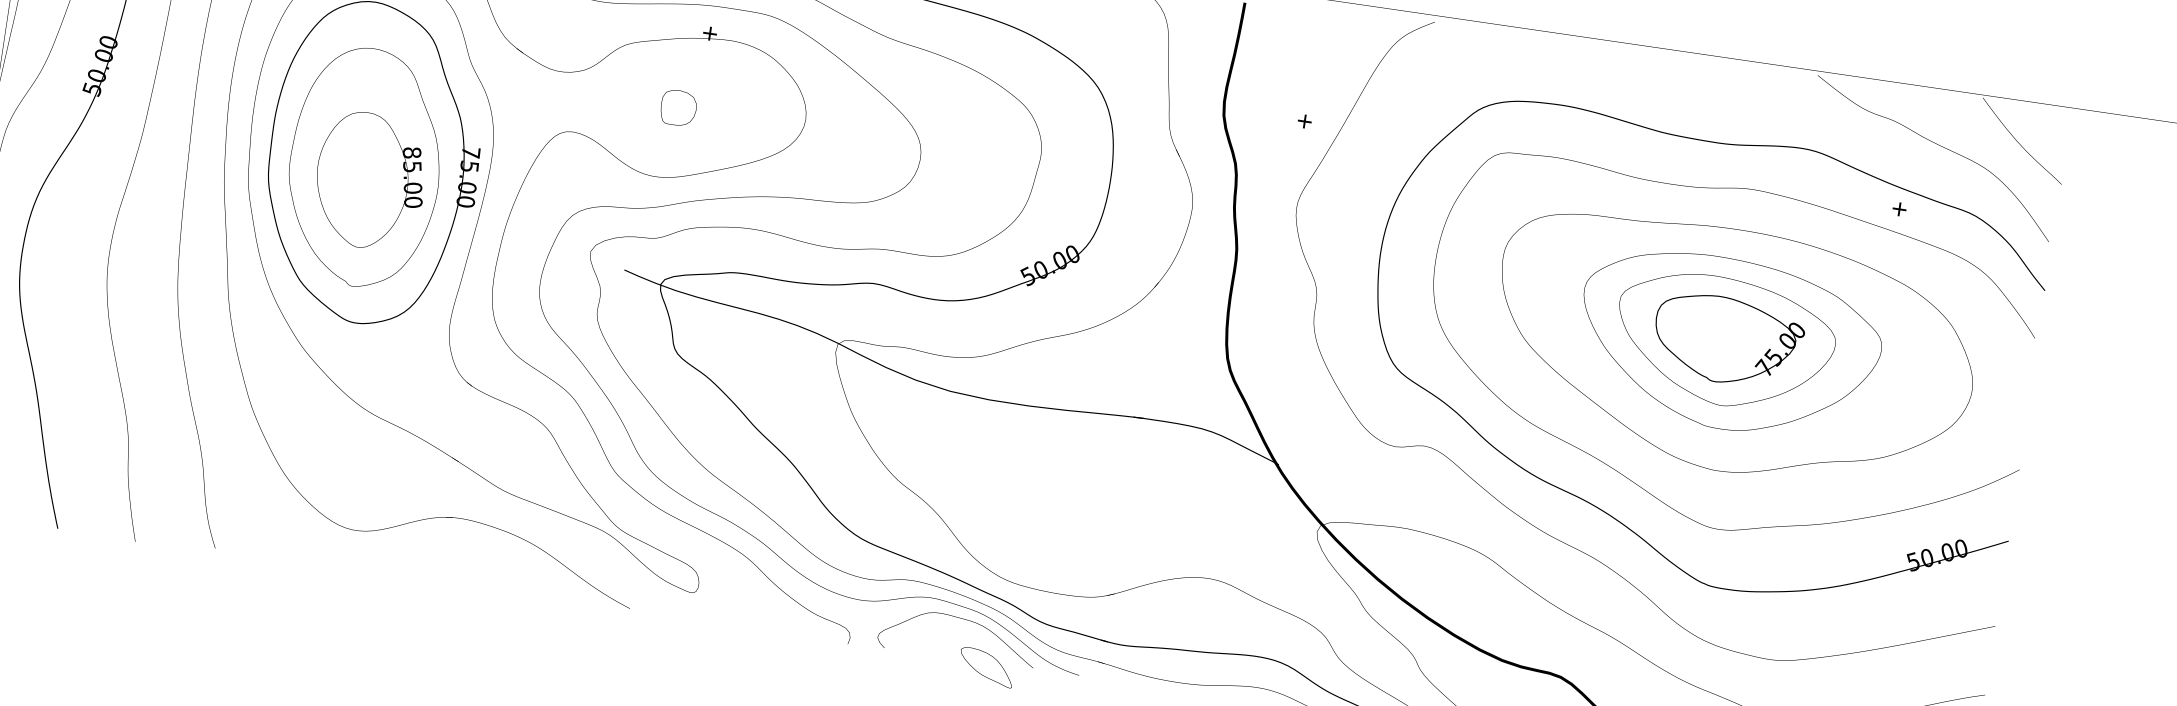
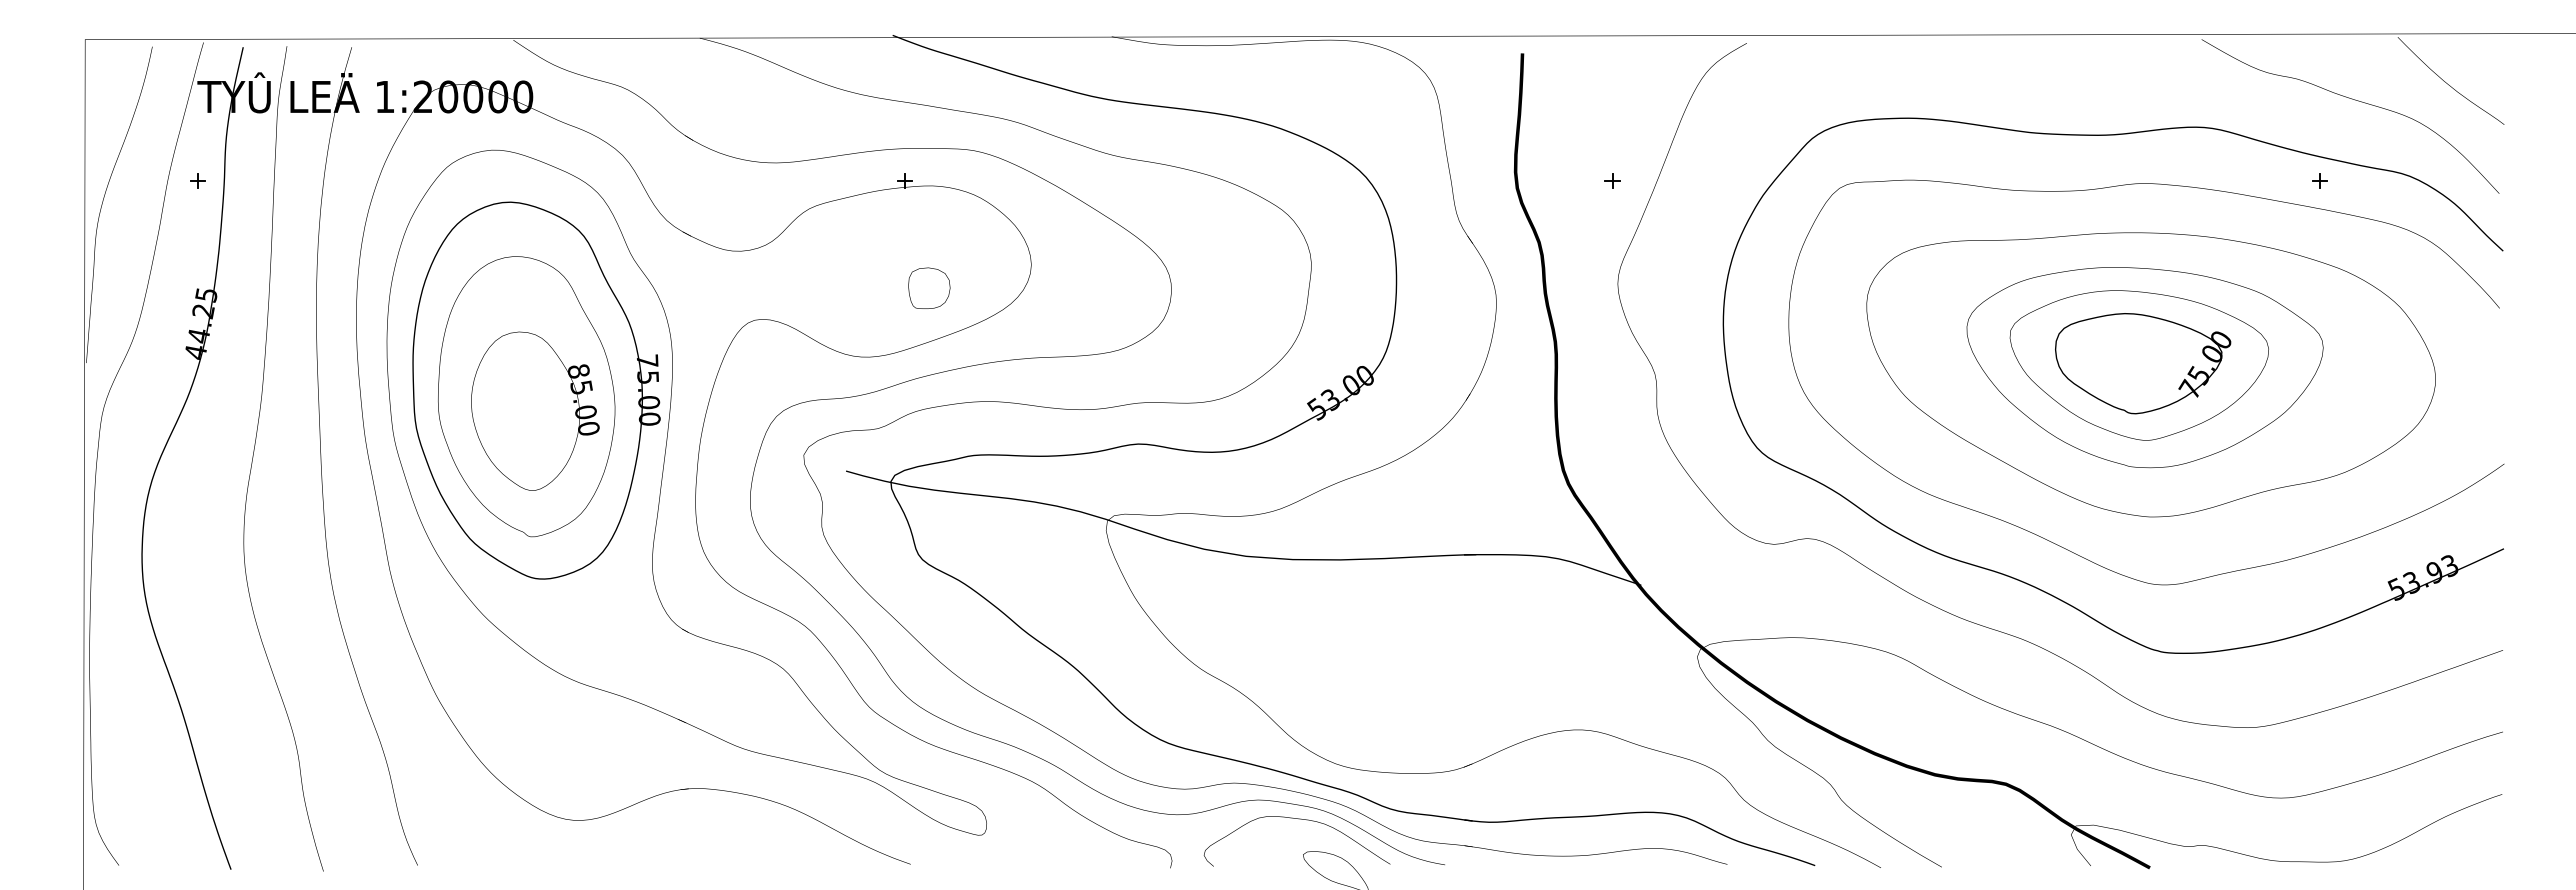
text: (99, 66) -> (200, 324), 50.00 -> 44.25
part: (678, 107) -> (929, 287), moved
text: (1039, 270) -> (1329, 400), 50.00 -> 53.00
text: (1943, 553) -> (2430, 574), 50.00 -> 53.93

